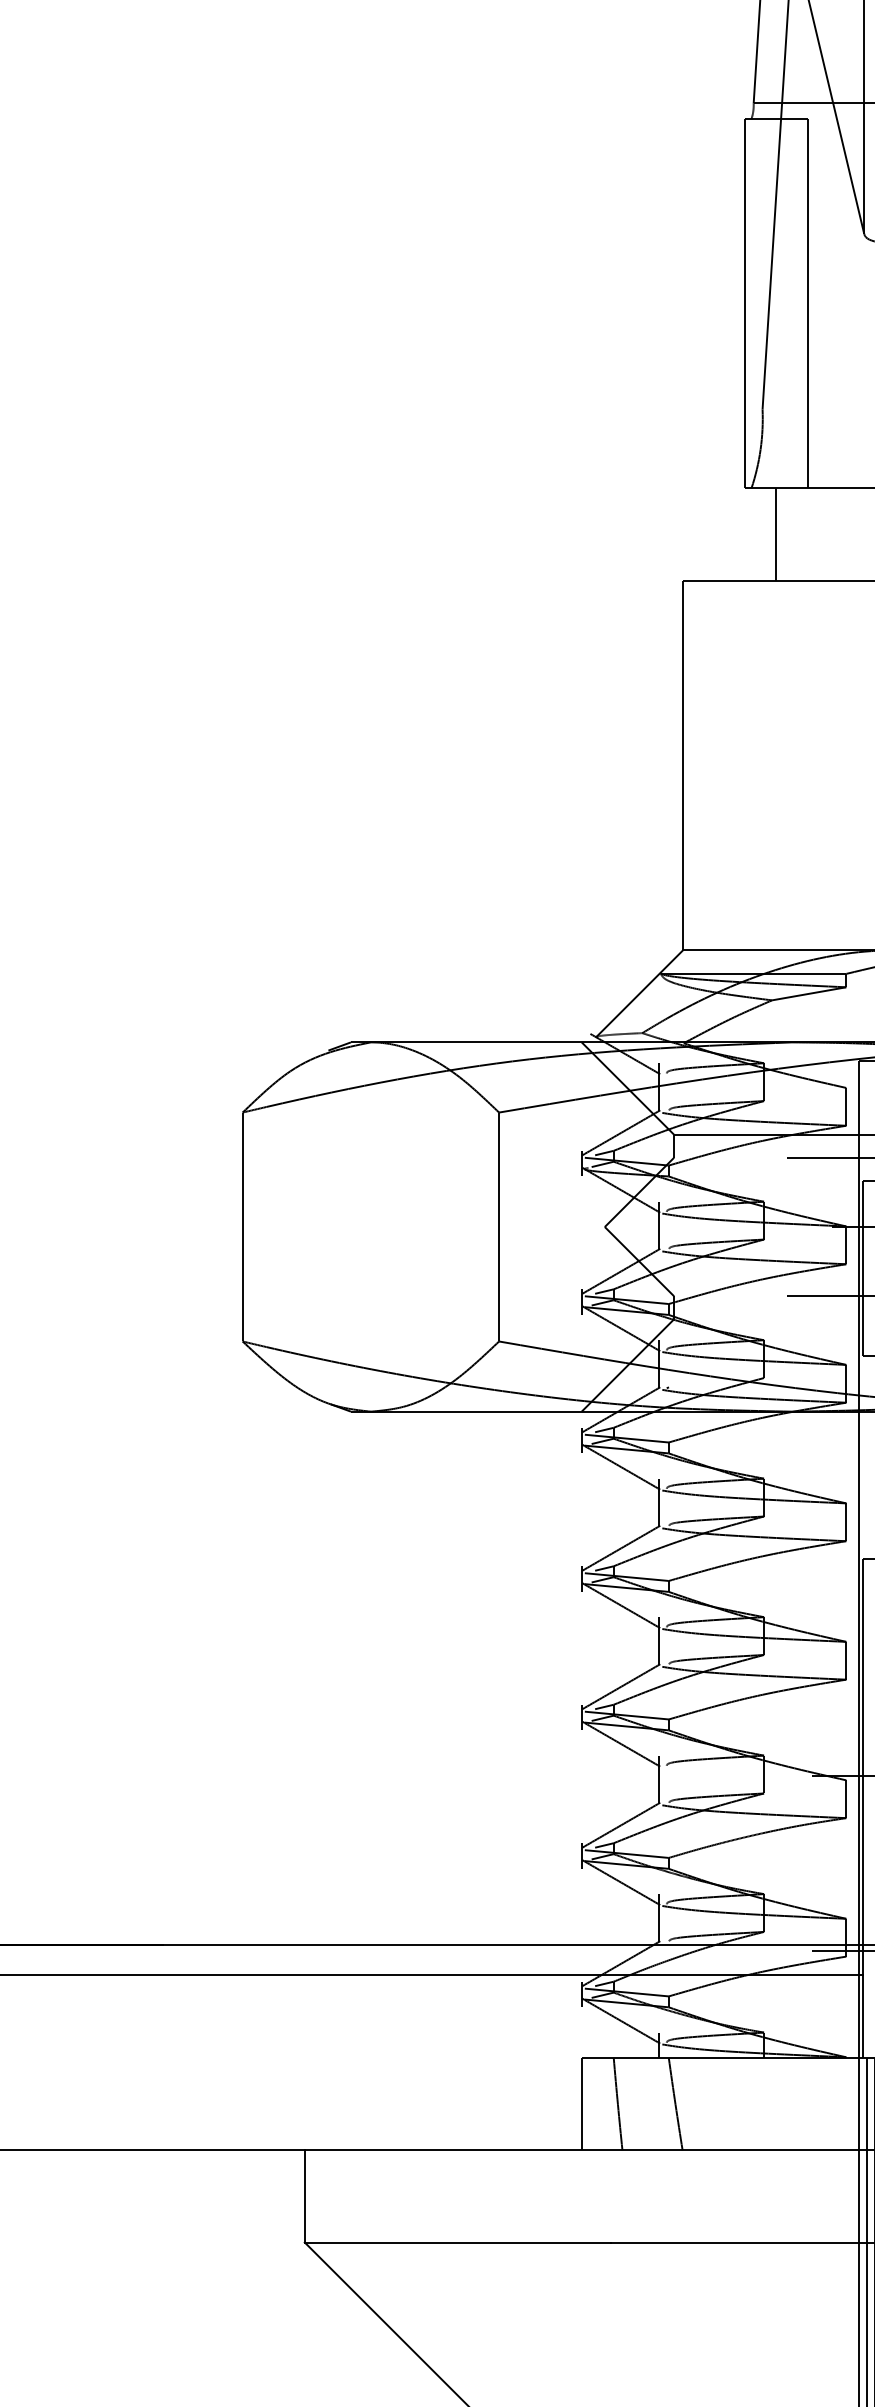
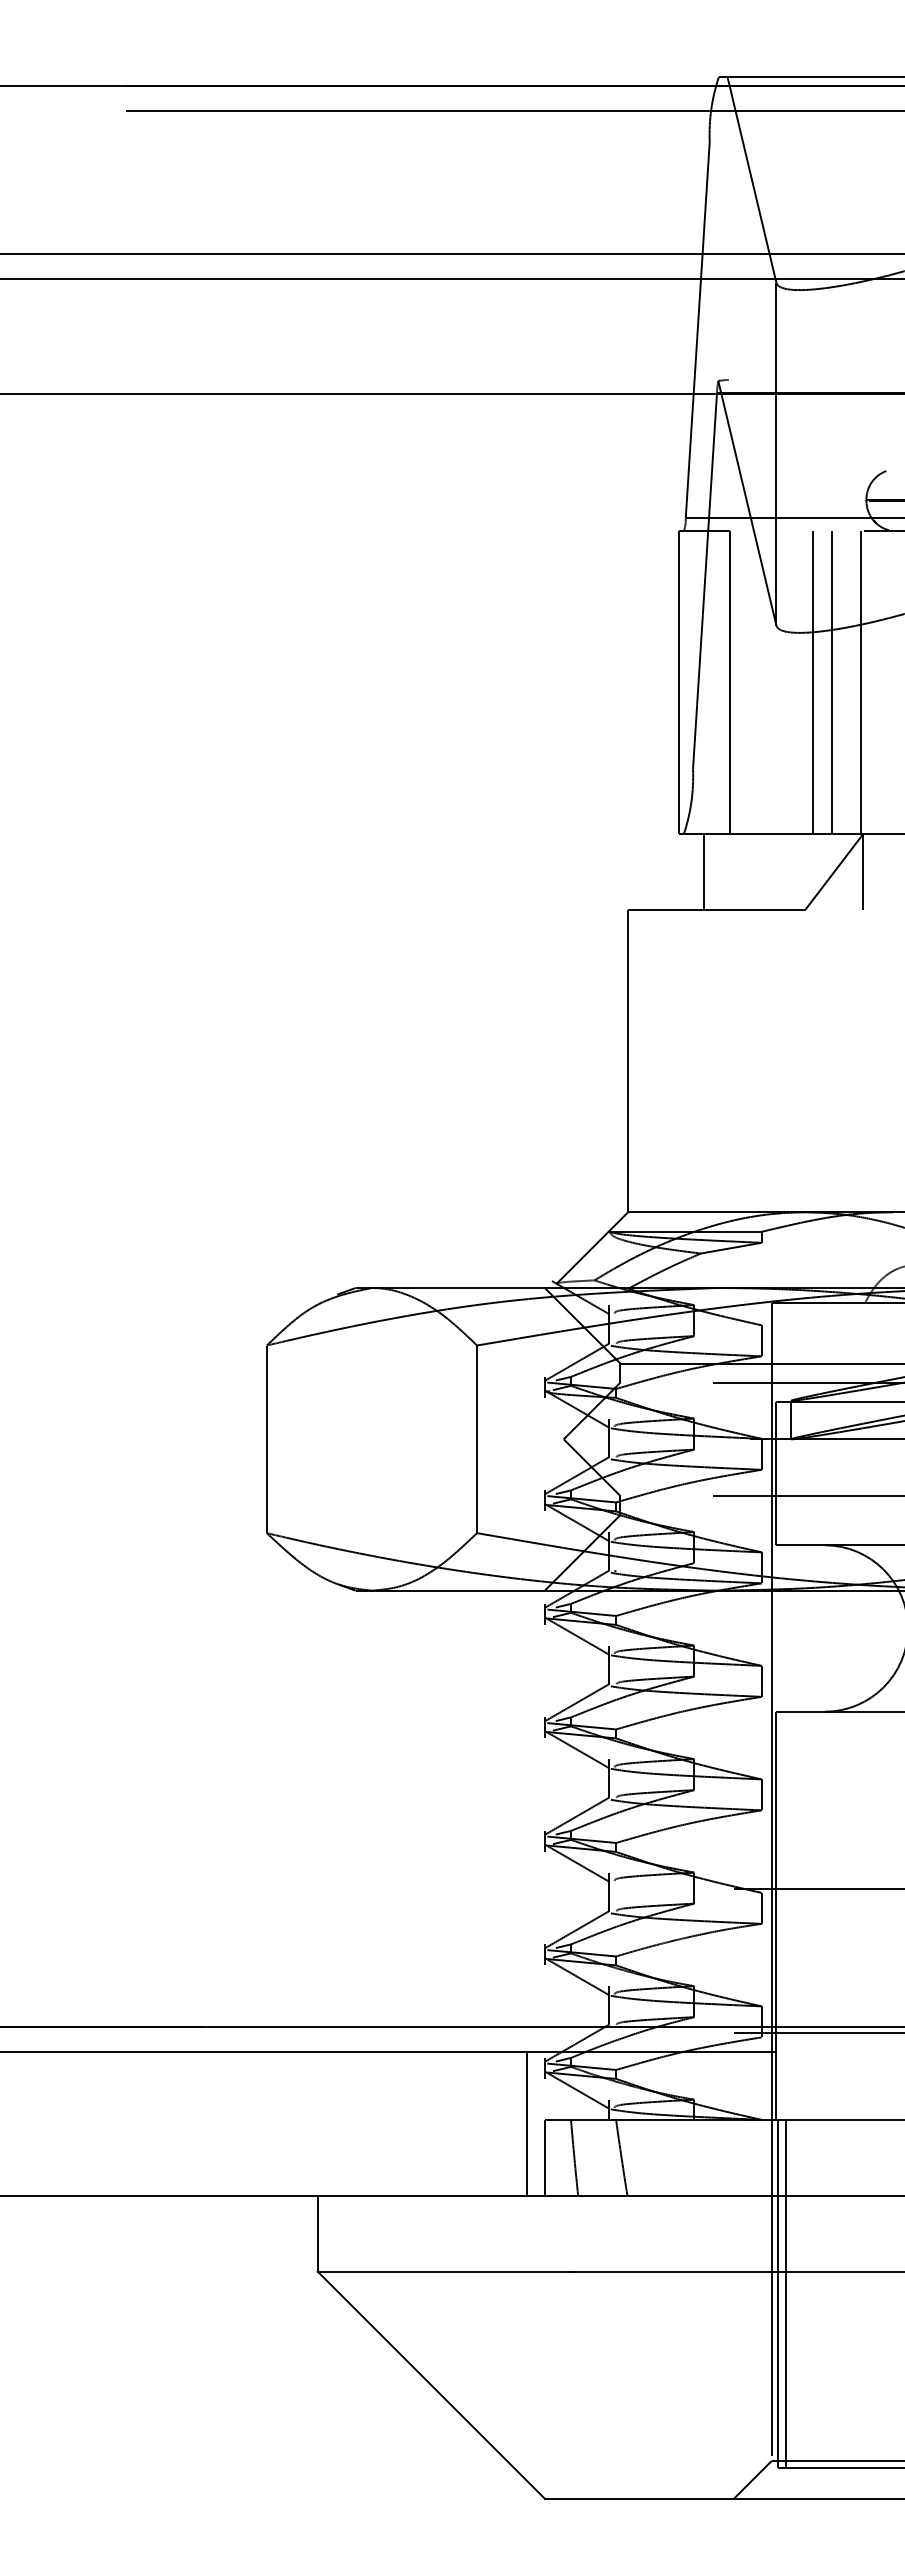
line: (559, 2062) -> (526, 2124), added

